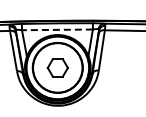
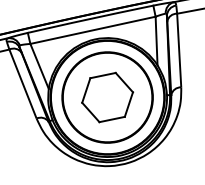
line: (56, 29) -> (91, 30), dashed -> solid
part: (57, 67) -> (106, 96), size x1.43

